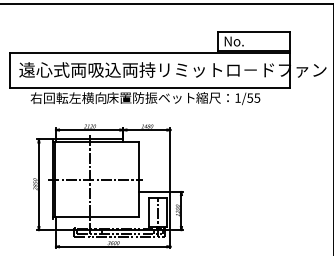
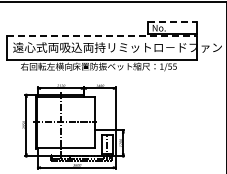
line: (255, 31) -> (173, 21), solid -> dashed
line: (150, 52) -> (102, 35), solid -> dashed

